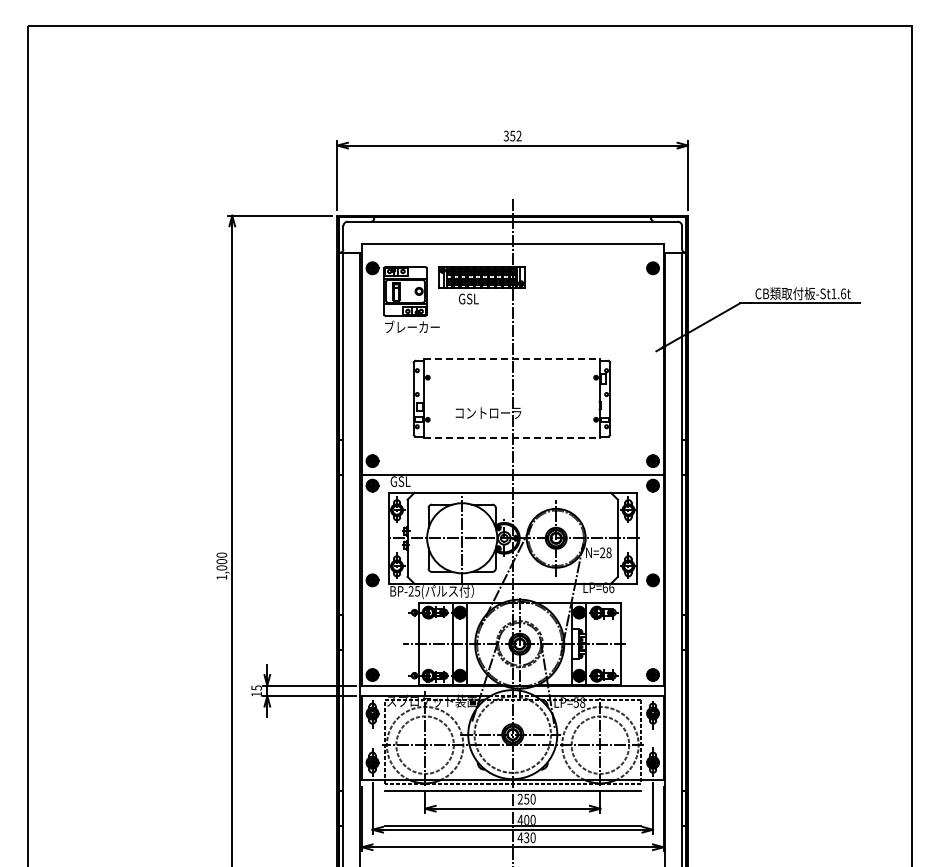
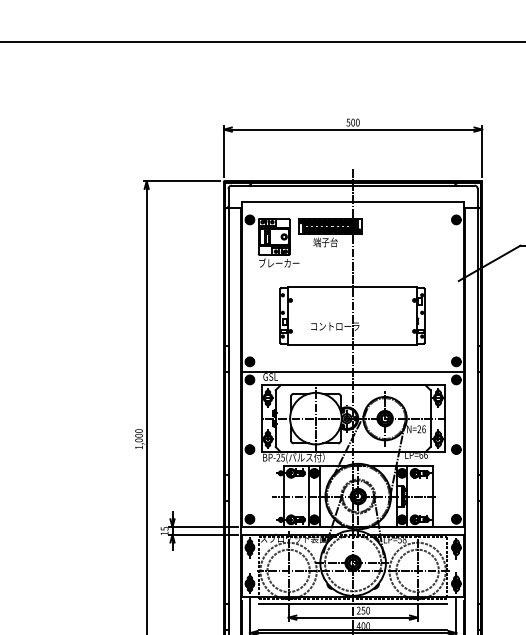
text: (512, 135) -> (352, 122), 352 -> 500
text: (474, 298) -> (324, 242), GSL -> 端子台
line: (511, 359) -> (352, 287), dashed -> solid
line: (511, 438) -> (352, 345), dashed -> solid
text: (608, 552) -> (423, 429), N=28 -> N=26

